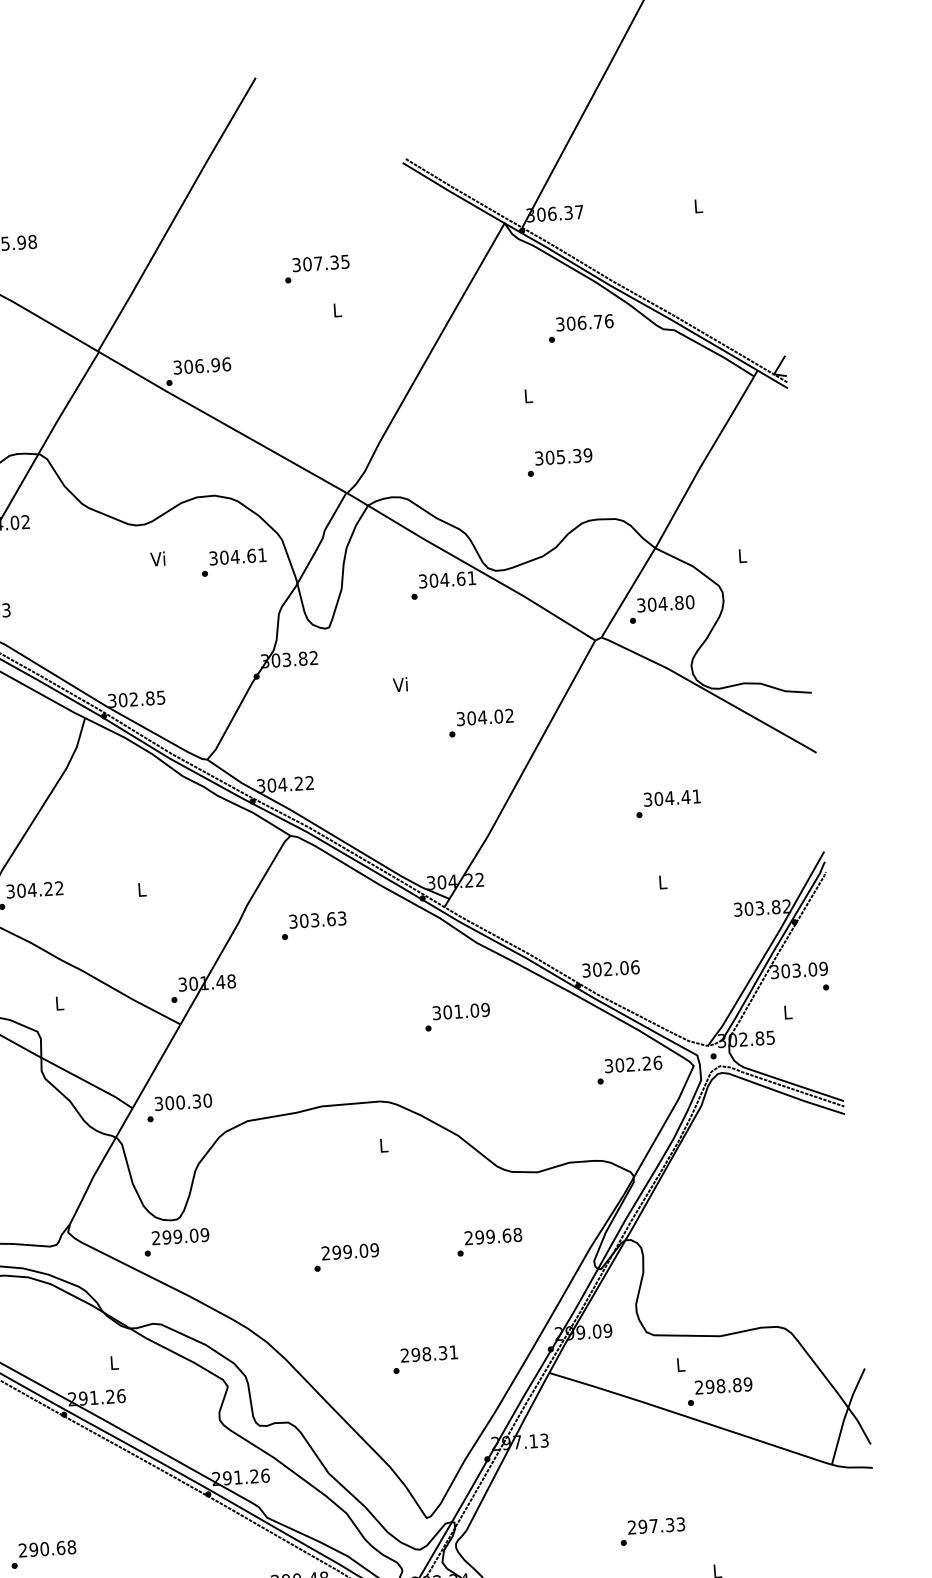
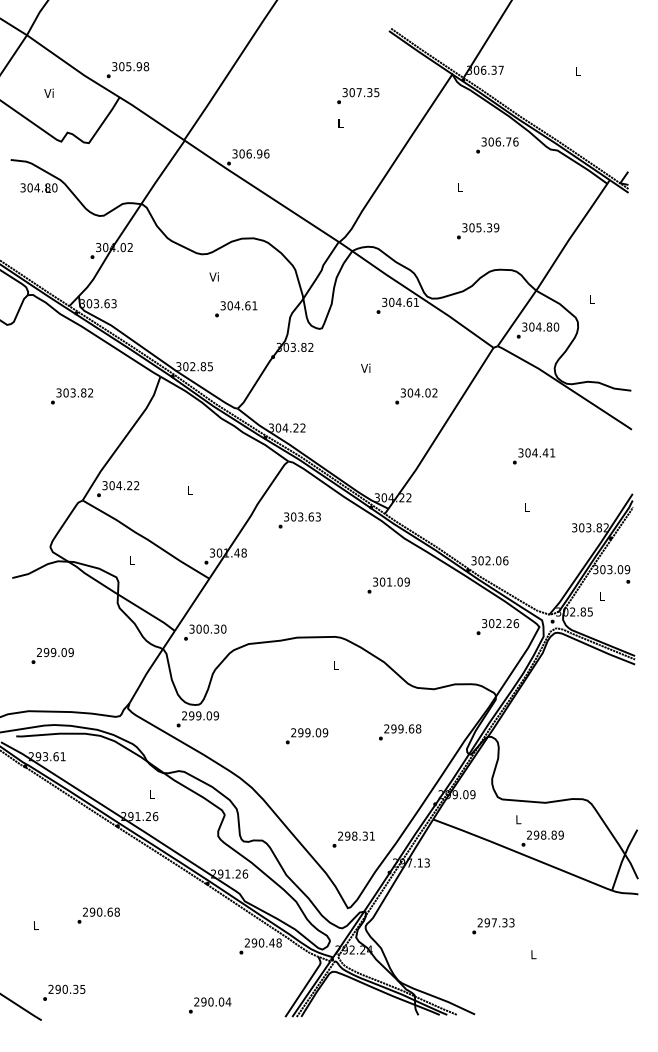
text: (317, 269) -> (358, 96), moved
text: (234, 562) -> (236, 309), moved
text: (425, 1359) -> (353, 839), moved

